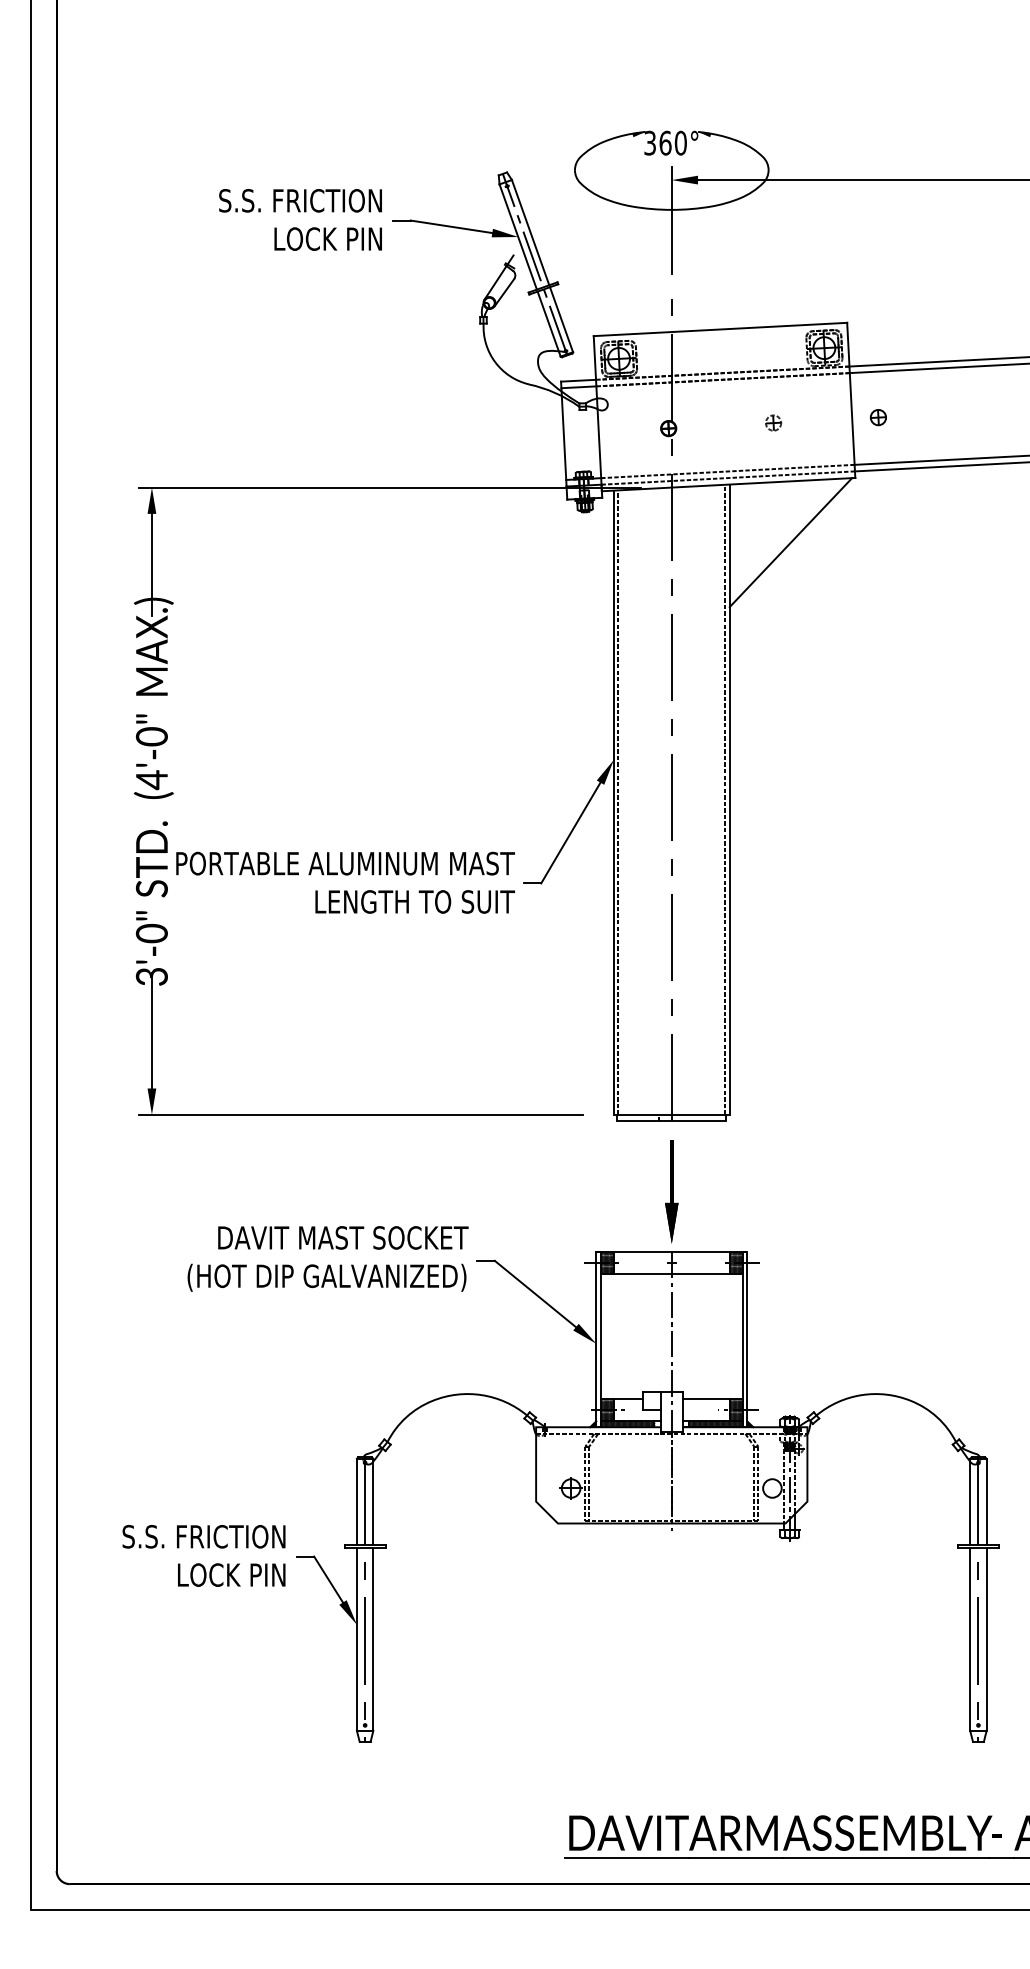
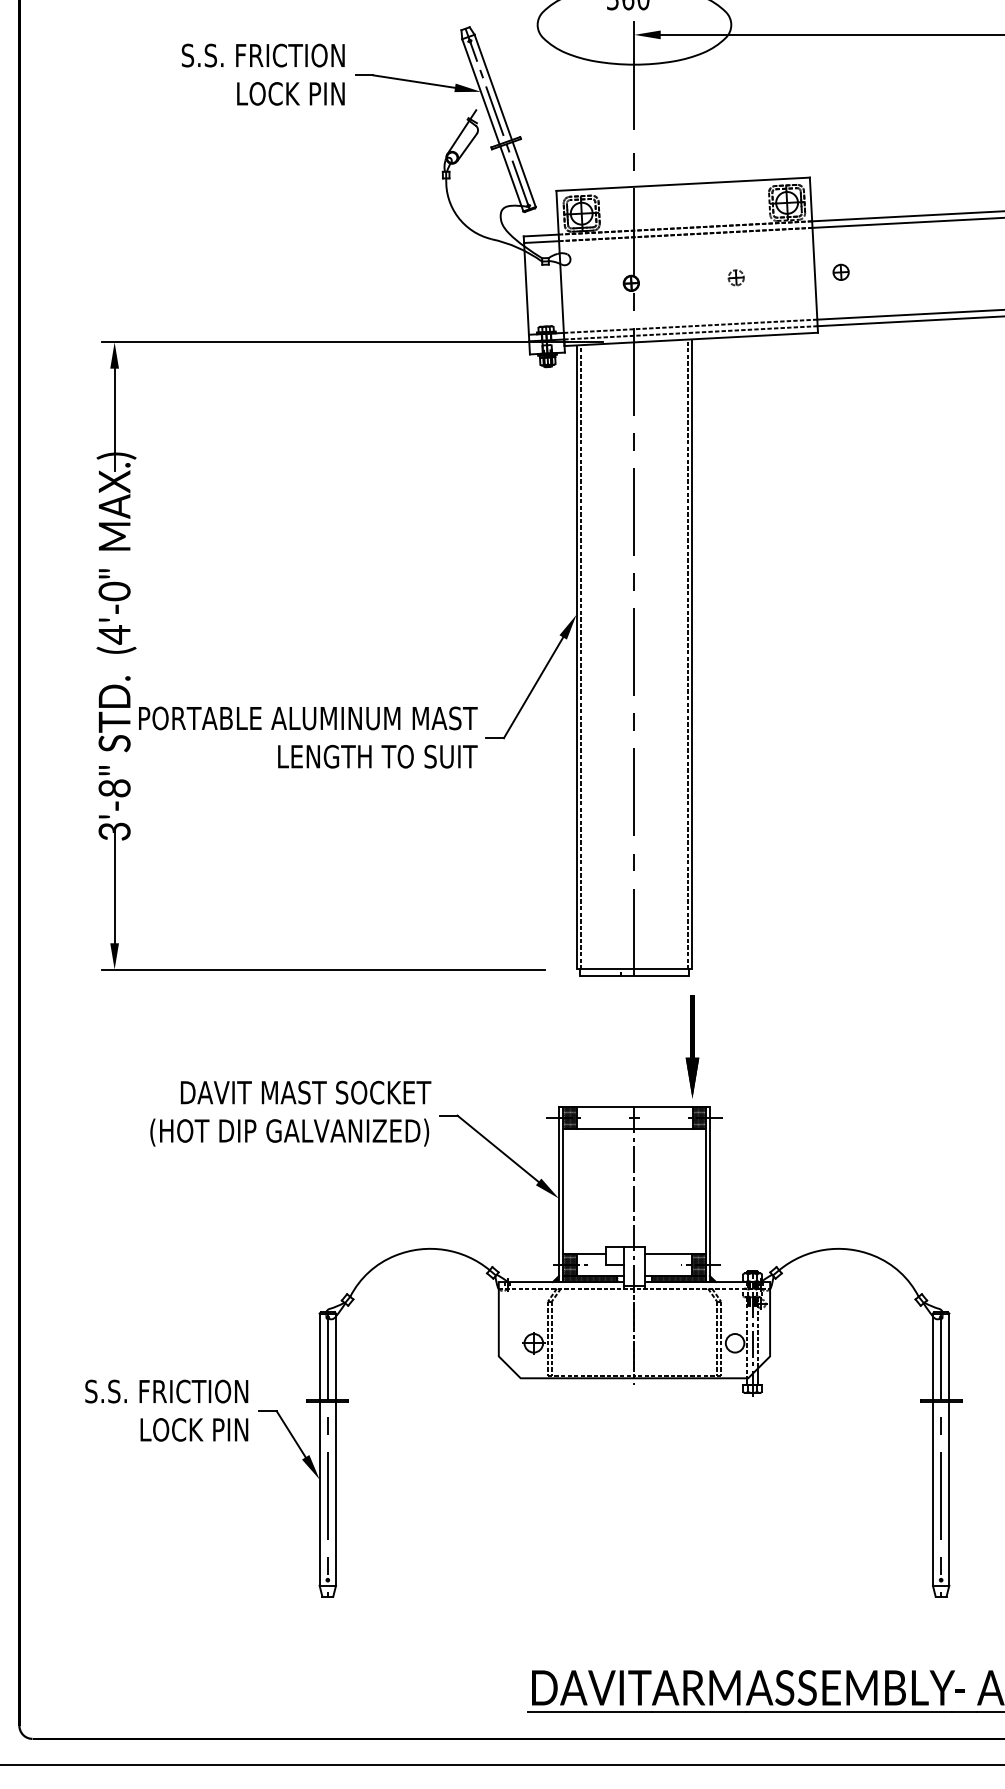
line: (790, 542) -> (753, 397), removed
text: (151, 933) -> (114, 788), 3'-0" -> 3'-8"
part: (671, 1191) -> (692, 1046), moved

